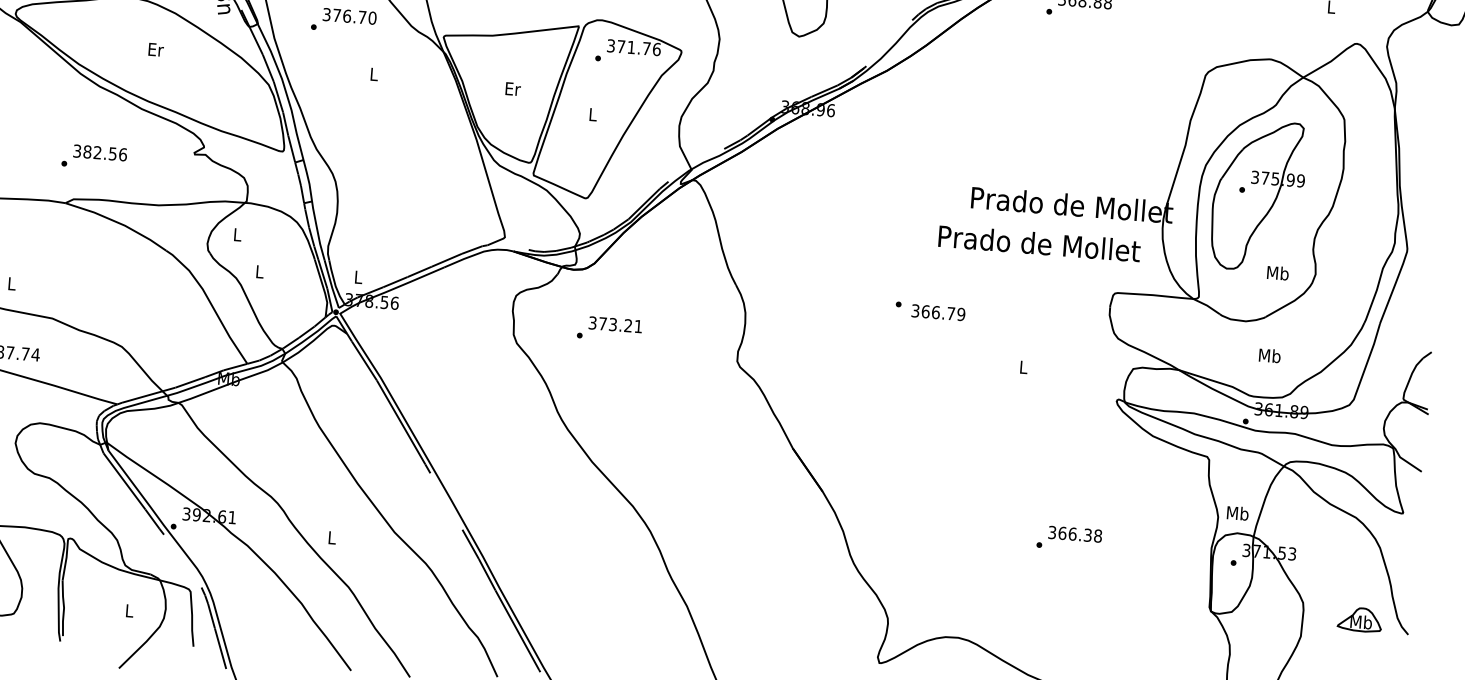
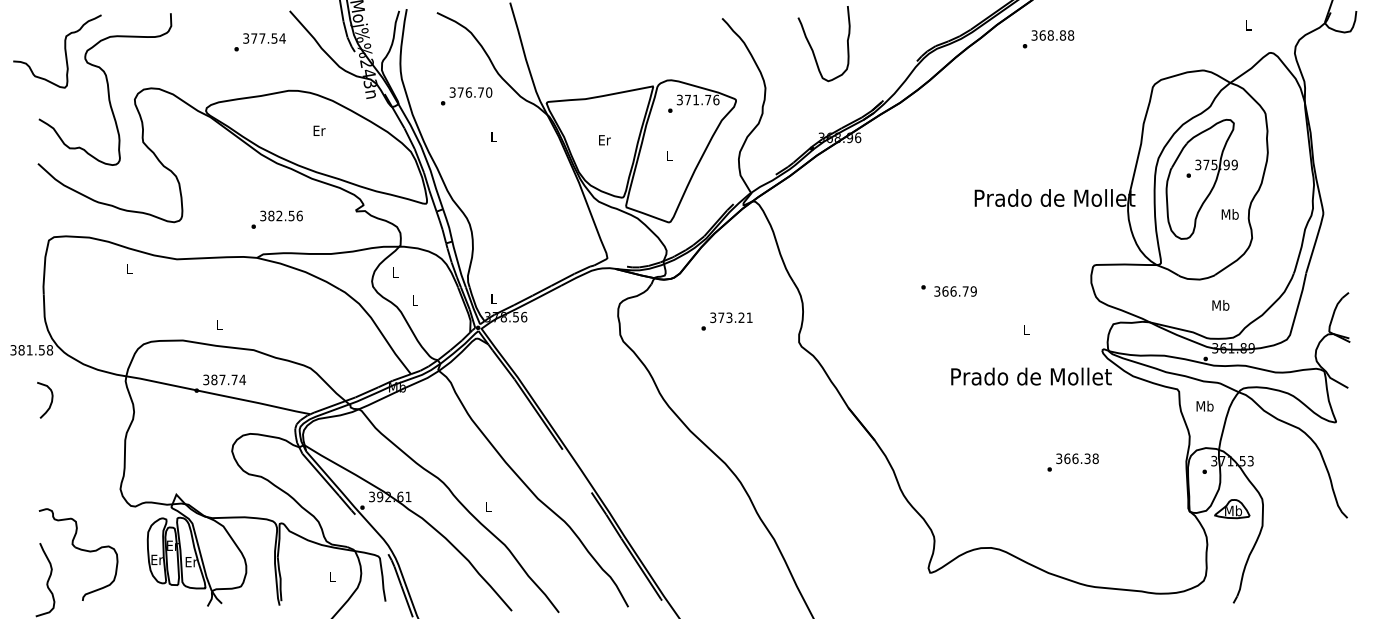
text: (1039, 243) -> (1031, 376), moved
text: (1277, 273) -> (1229, 214), moved
text: (609, 329) -> (726, 321), moved
text: (1237, 512) -> (1204, 405), moved
part: (1360, 620) -> (1232, 509), moved

